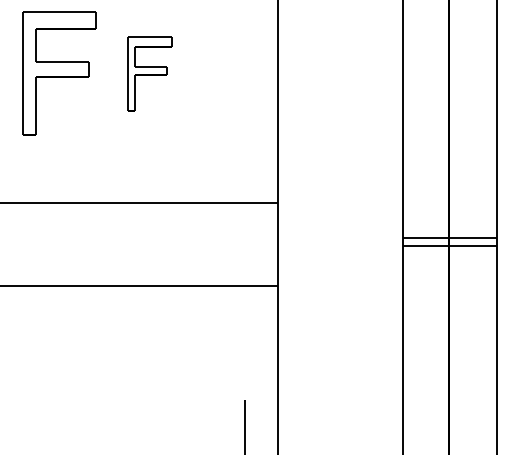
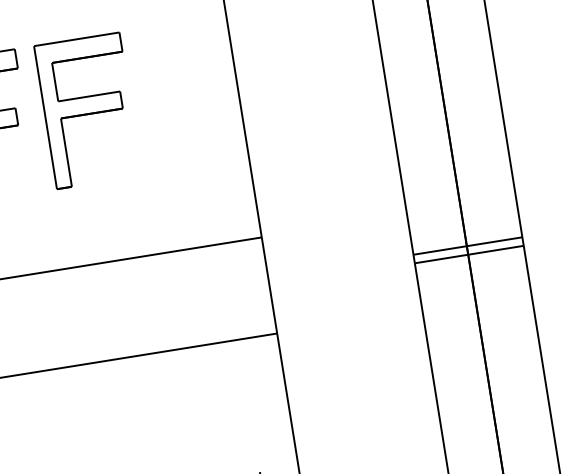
part: (149, 73) -> (87, 110), size x1.67

